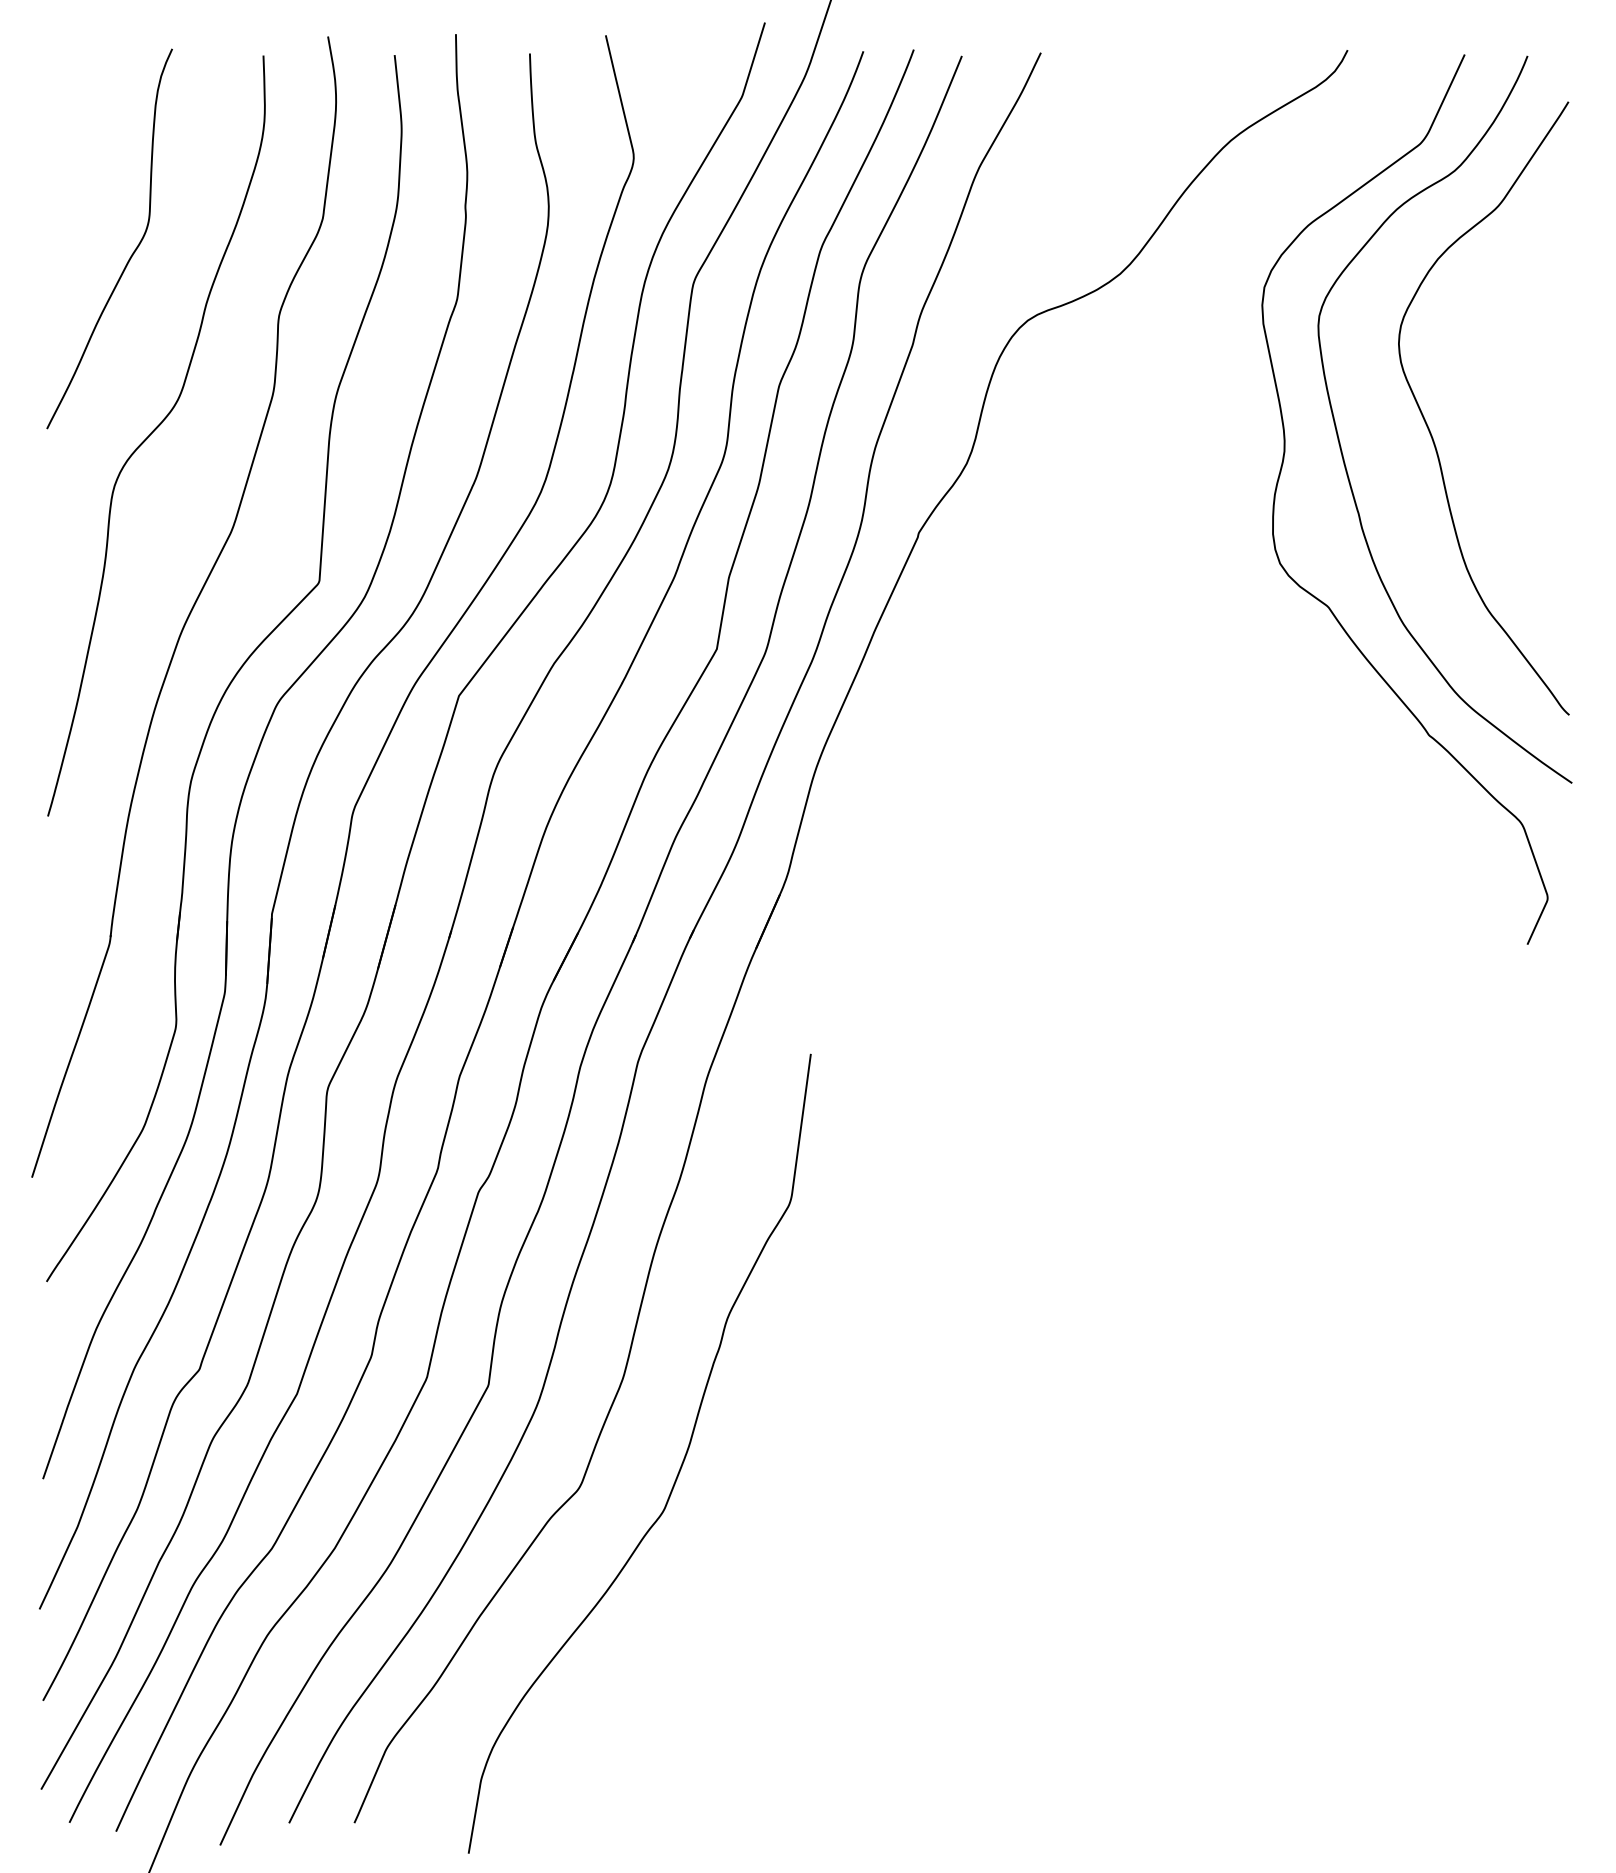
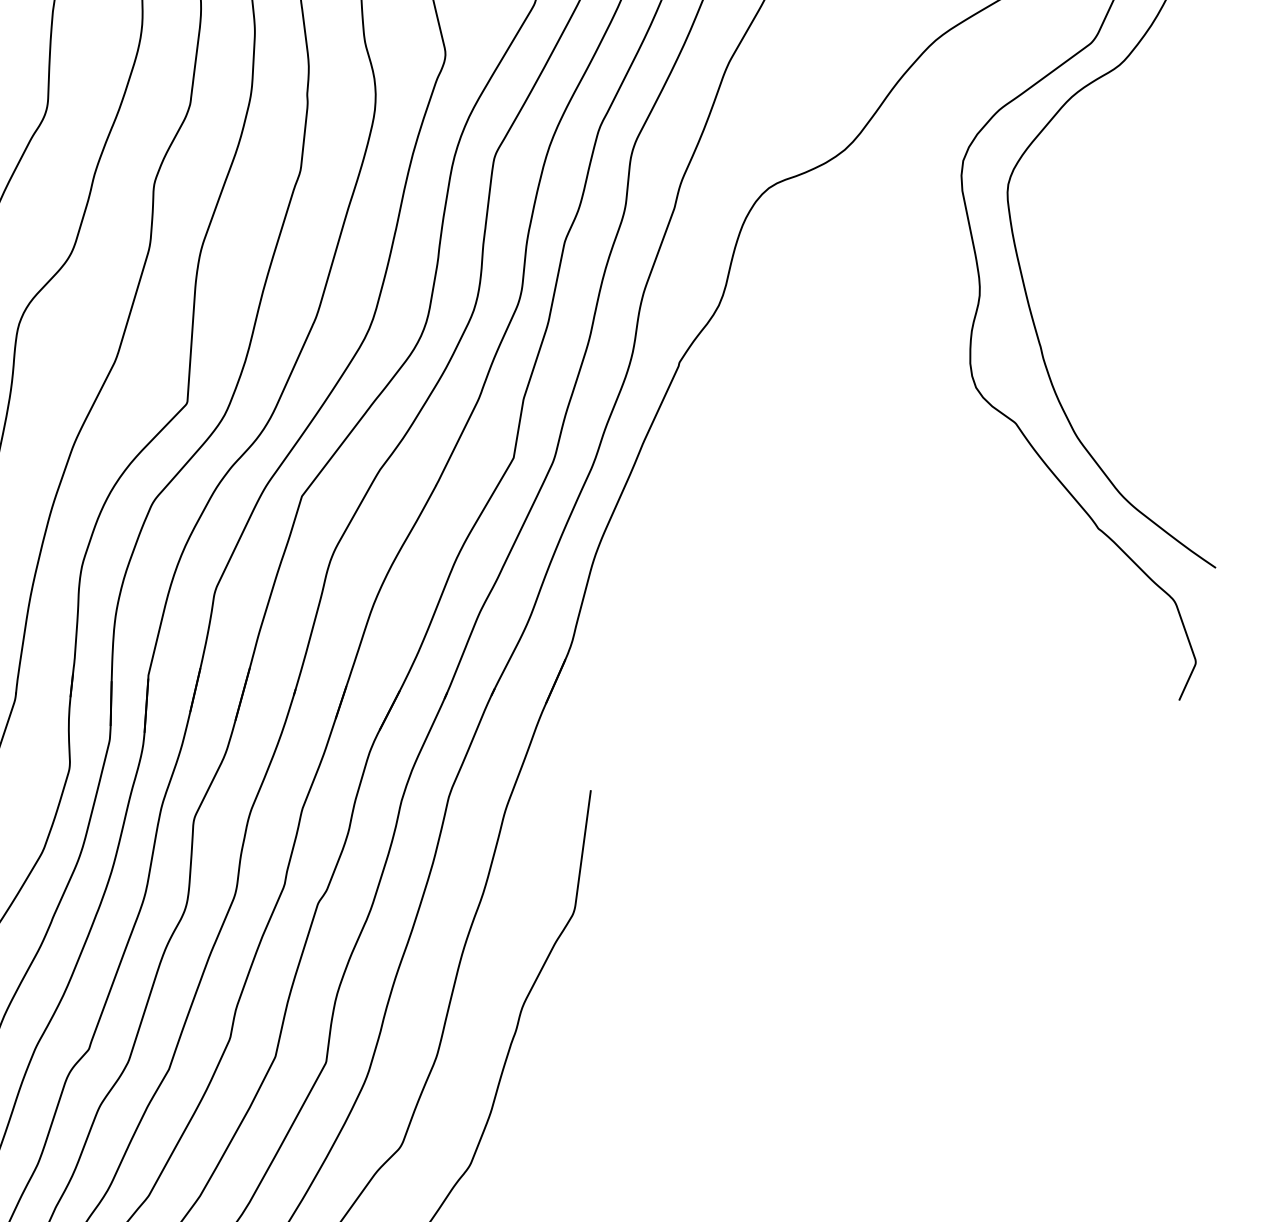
curve: (1431, 432) -> (1100, 280), removed

